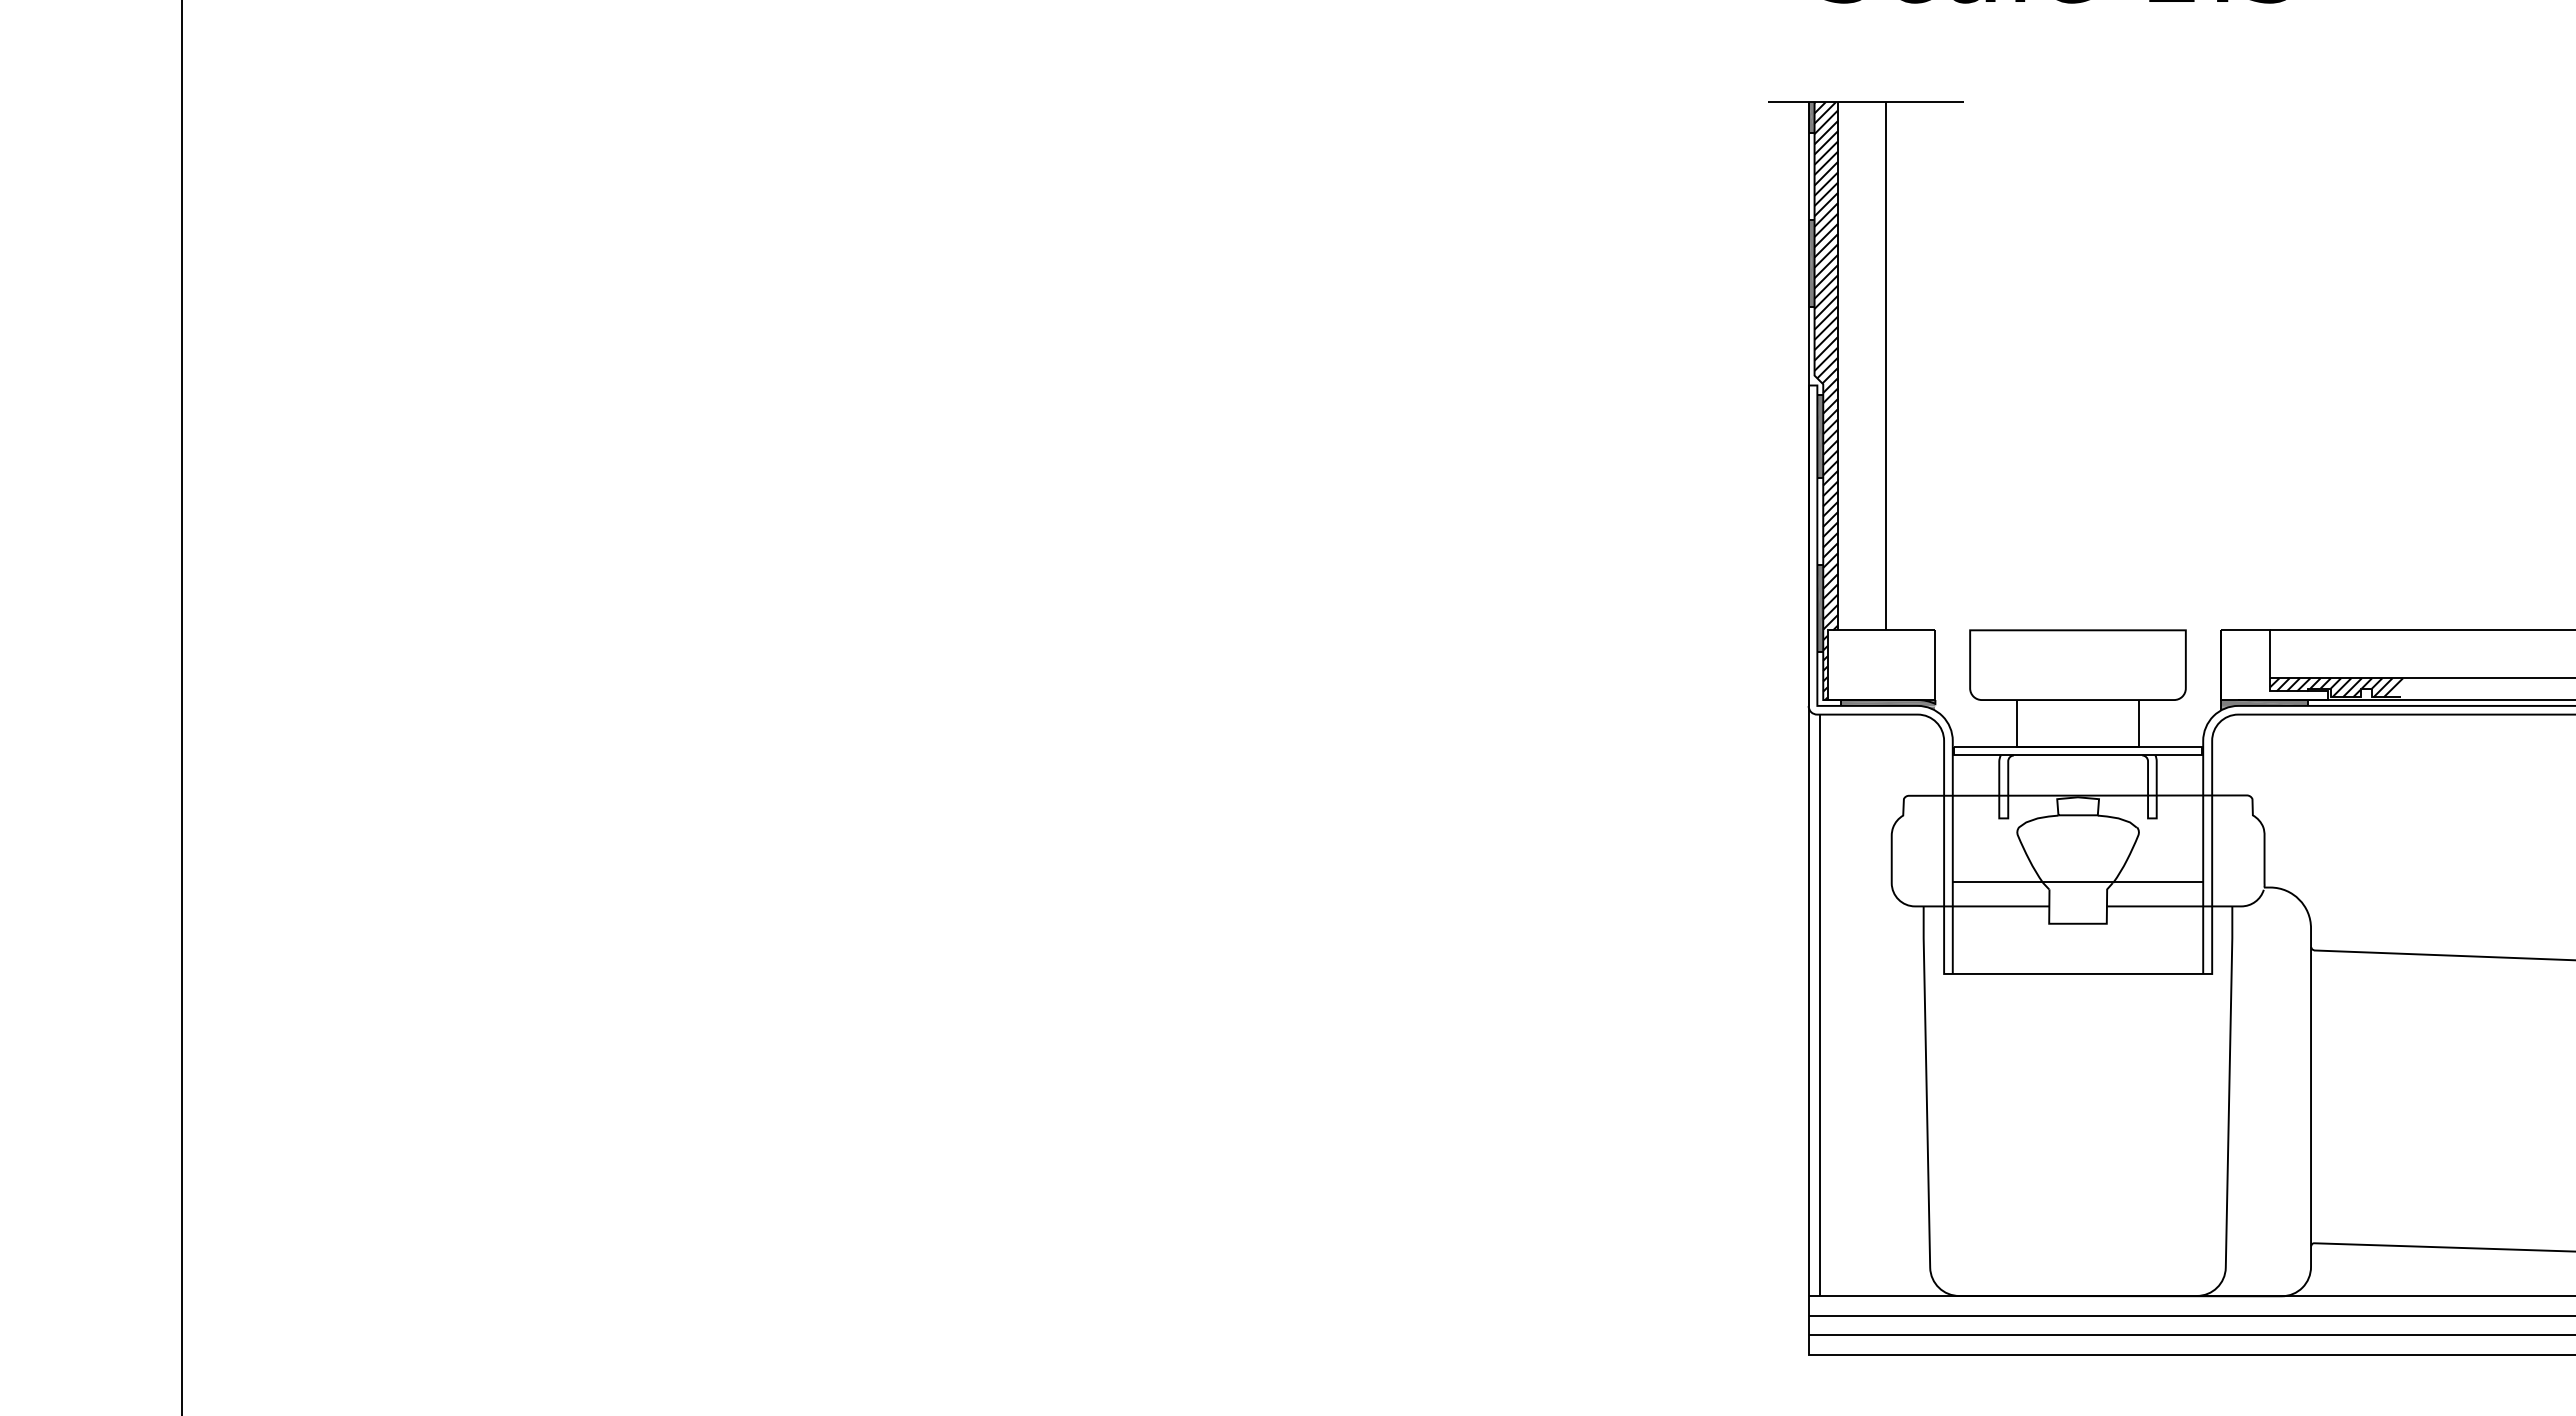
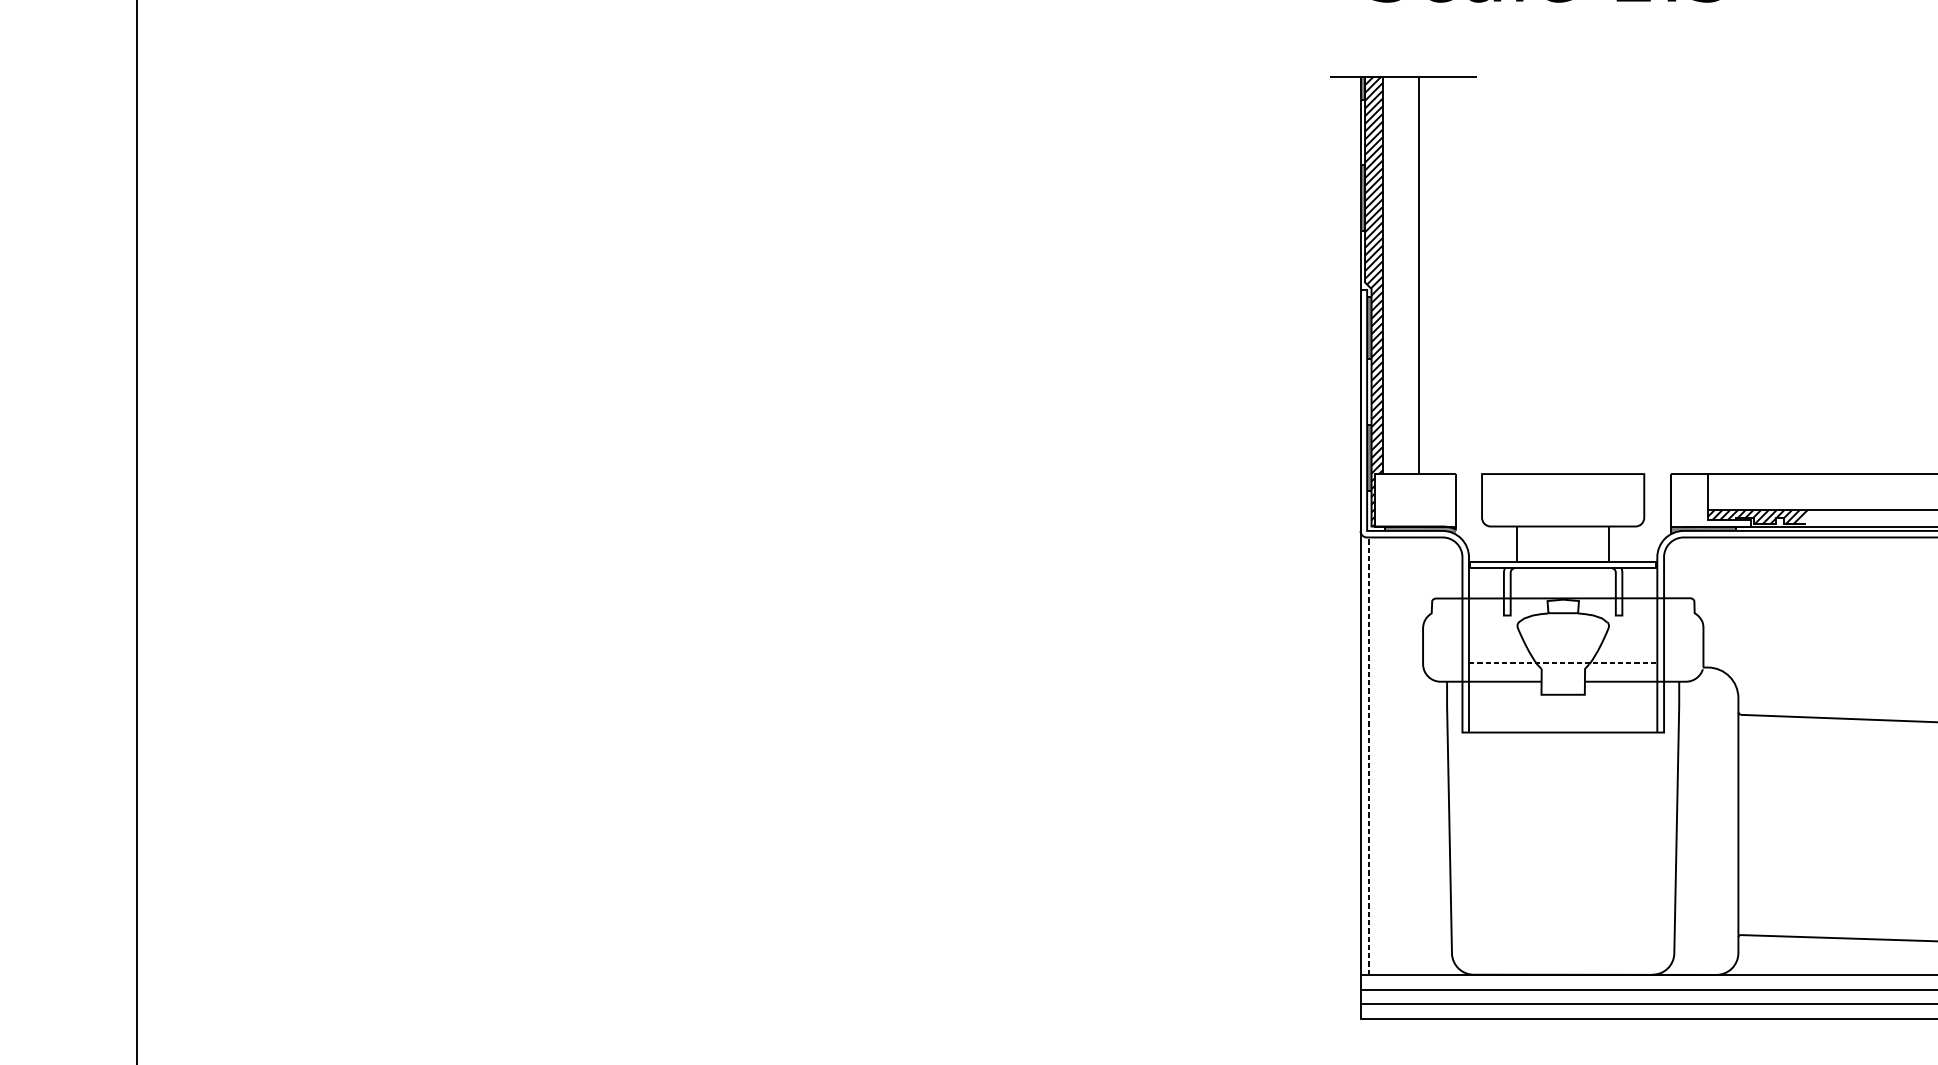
line: (2078, 881) -> (1563, 662), solid -> dashed
line: (1820, 1005) -> (1369, 756), solid -> dashed

